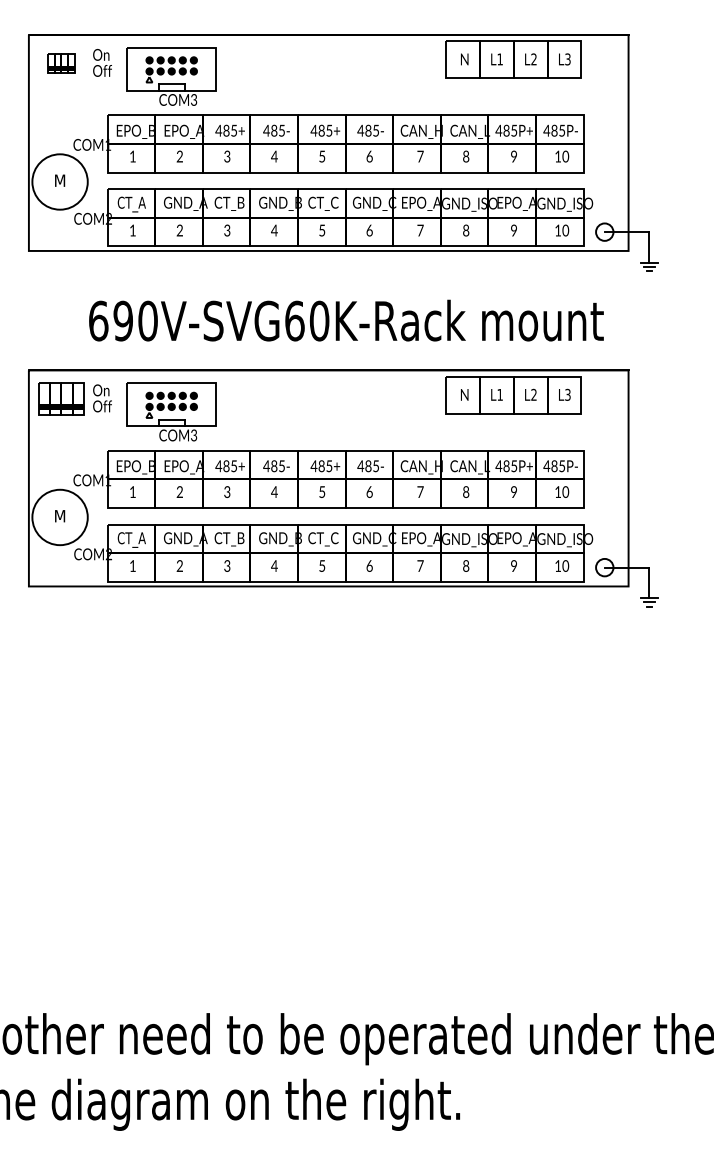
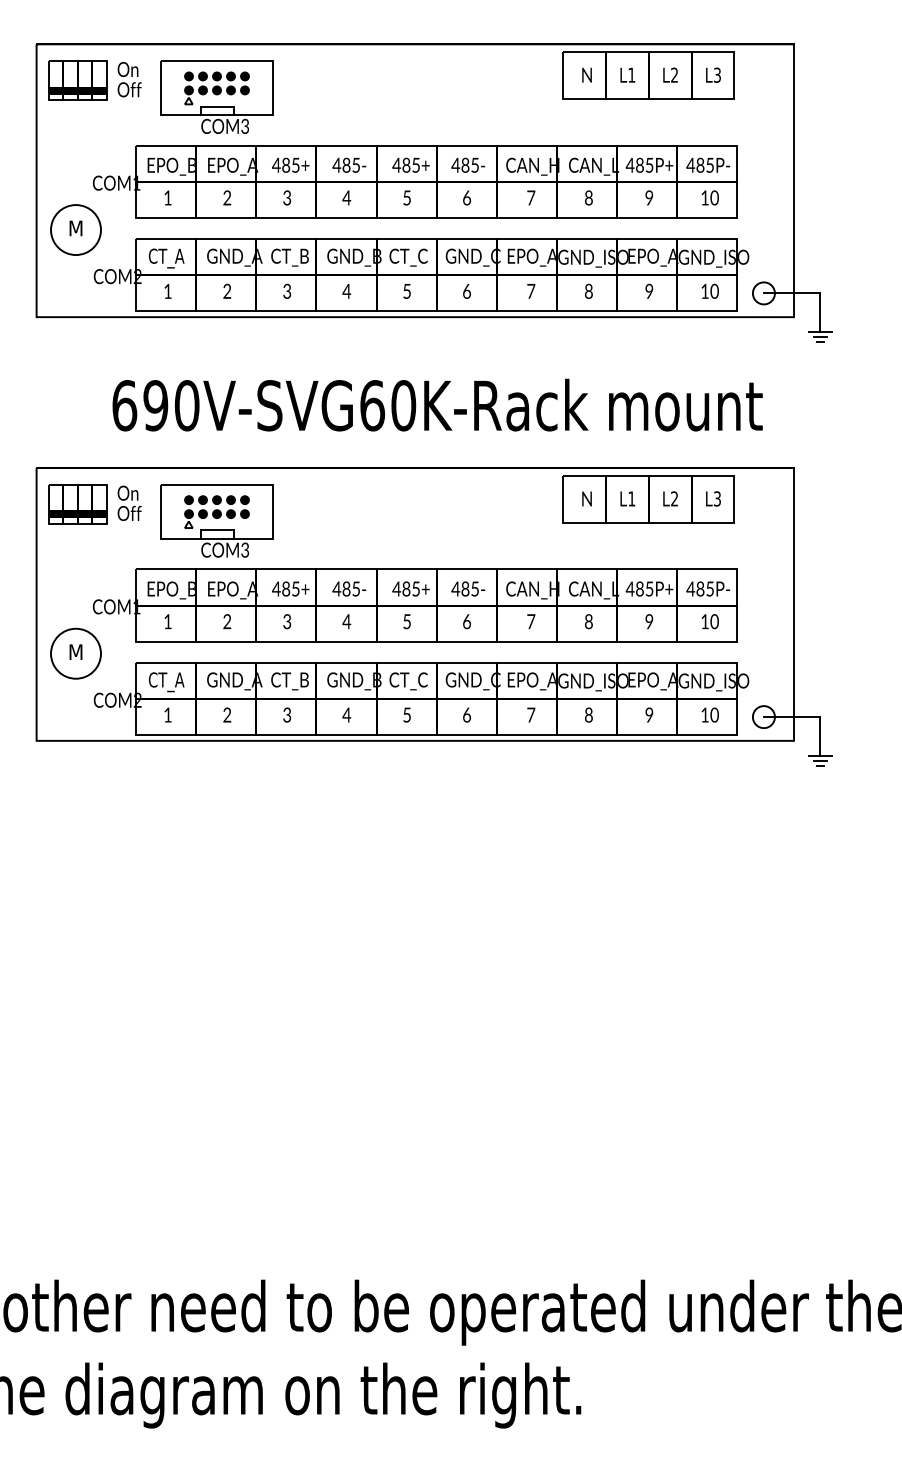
part: (61, 63) -> (77, 80), size x1.67
circle: (59, 181) -> (75, 229), size x0.71
circle: (59, 517) -> (75, 653), size x0.71

